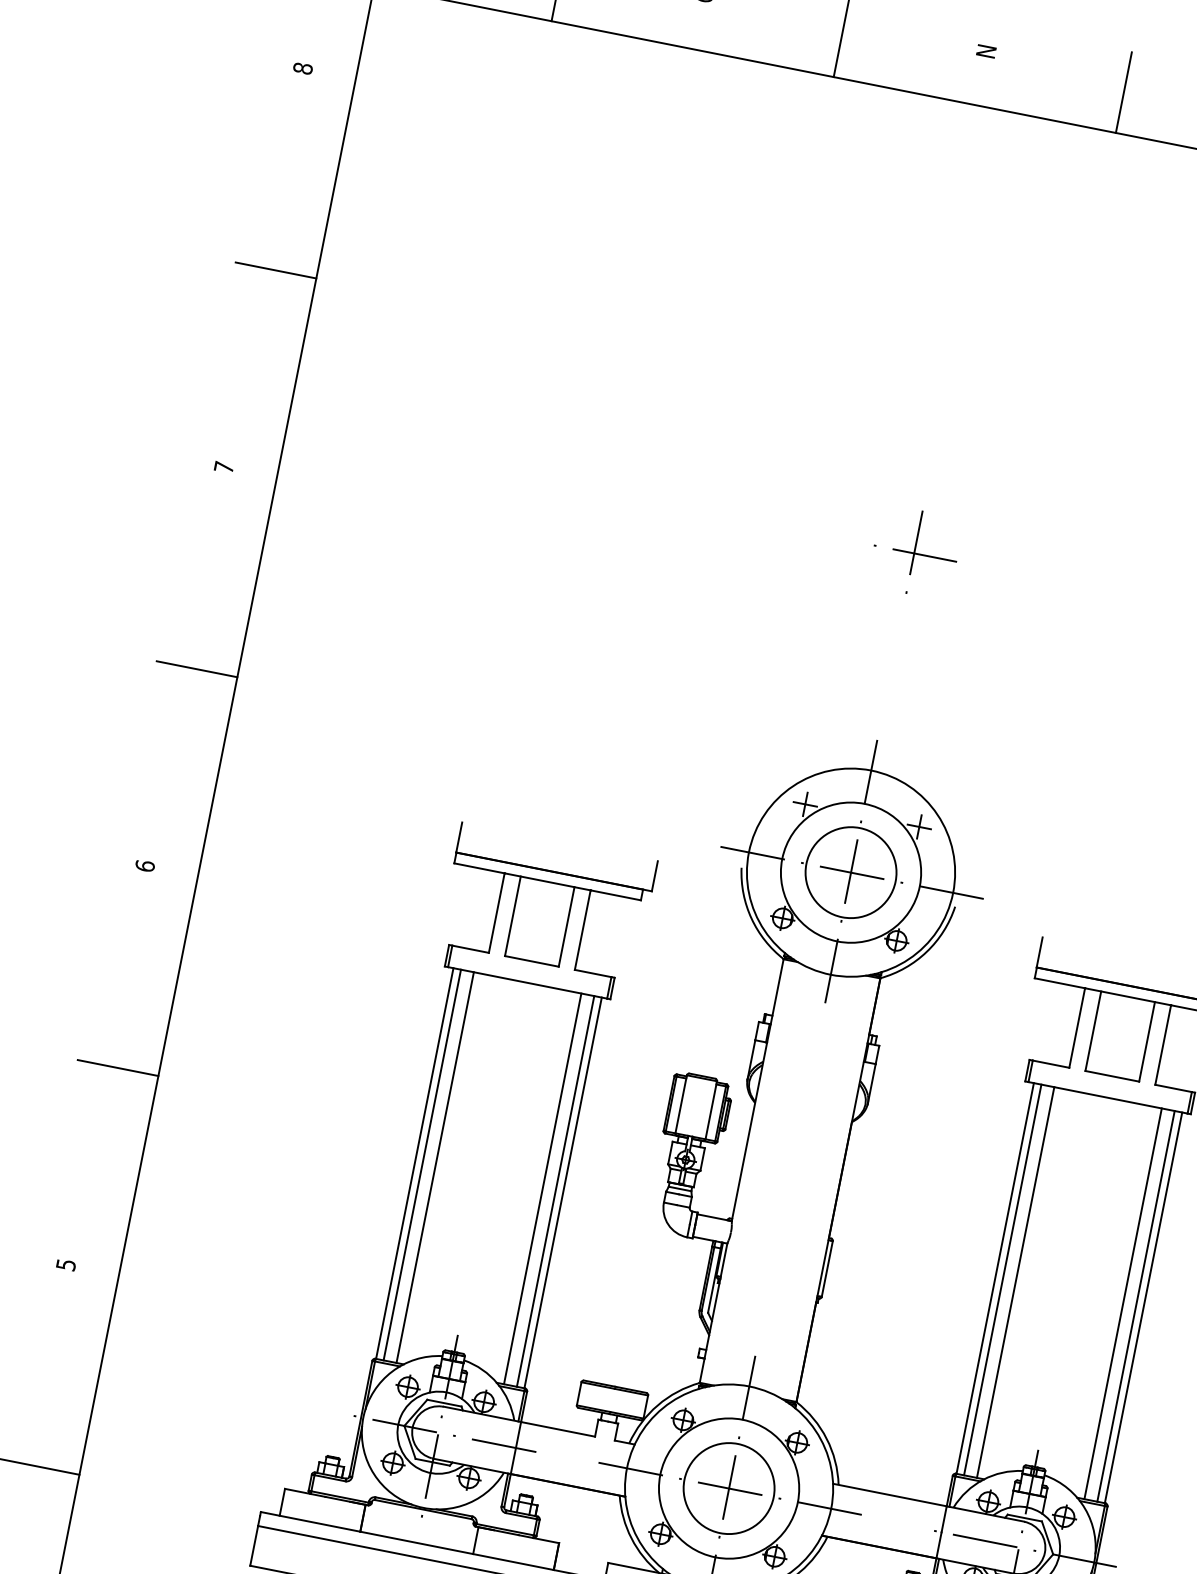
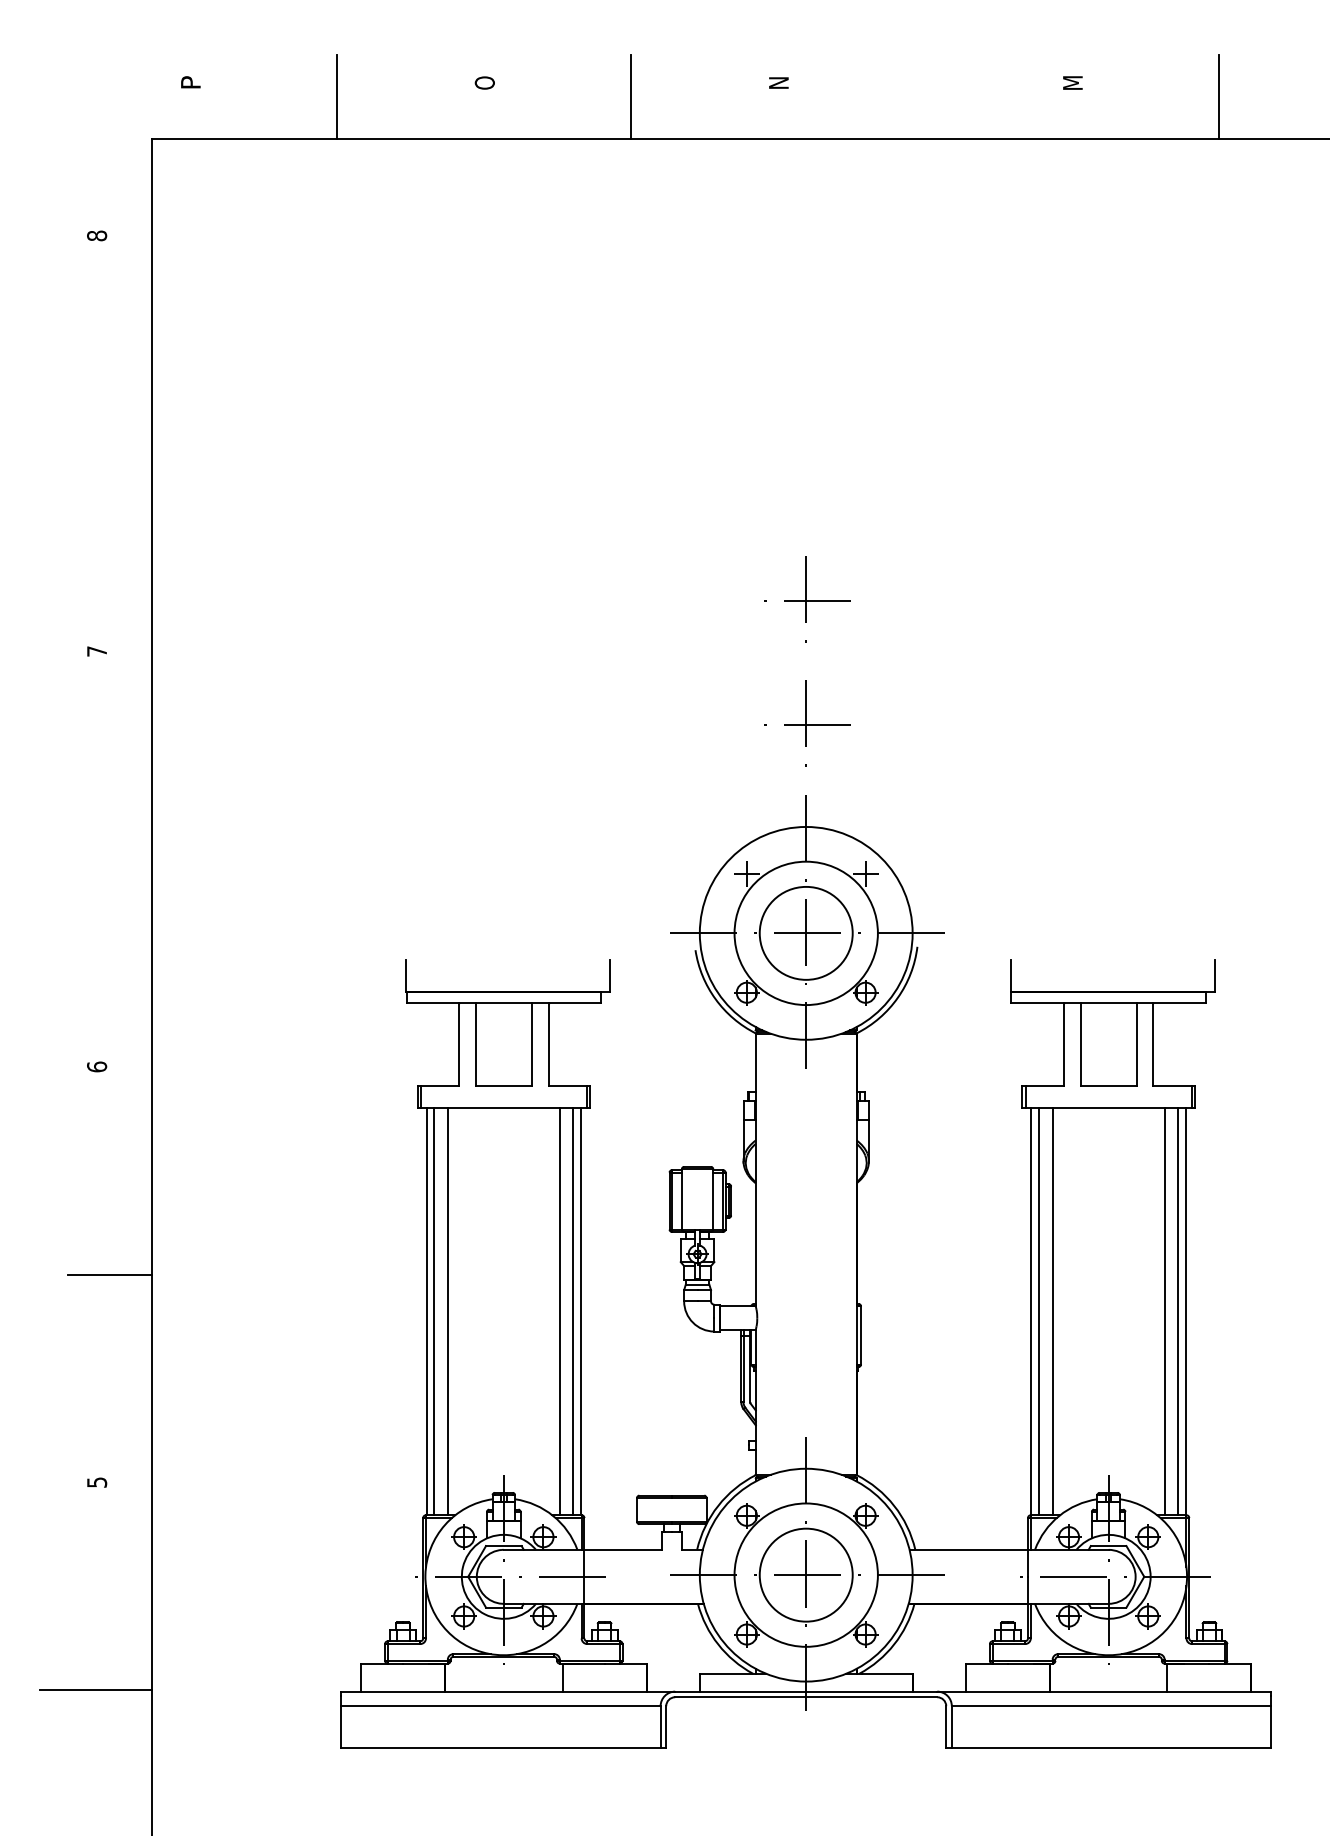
line: (1123, 92) -> (924, 97), removed
line: (276, 270) -> (110, 443), removed
line: (197, 669) -> (110, 859), removed
part: (892, 671) -> (807, 723), added

